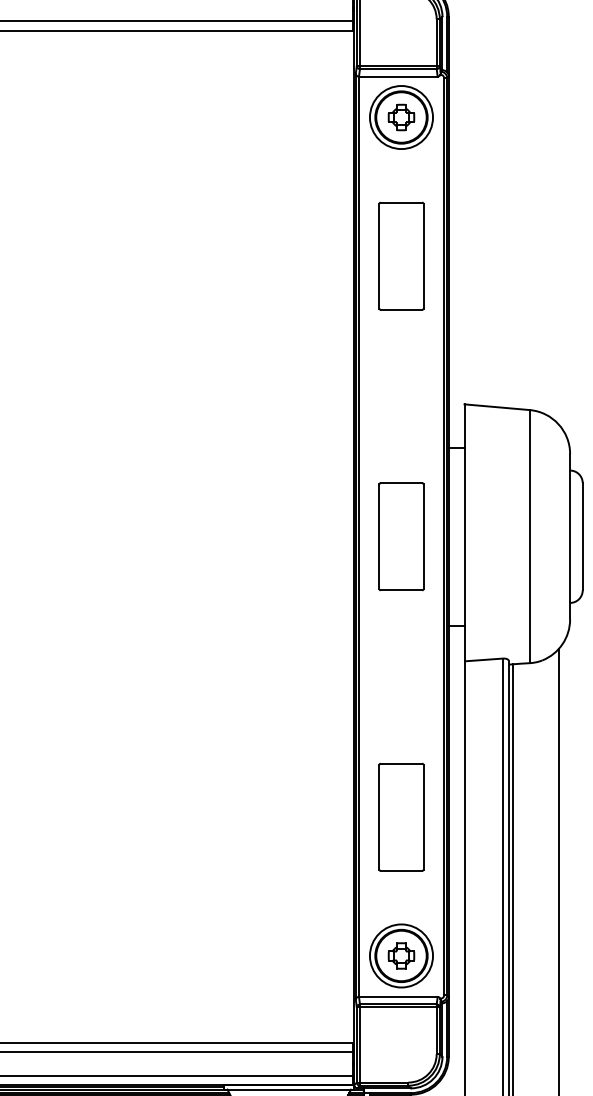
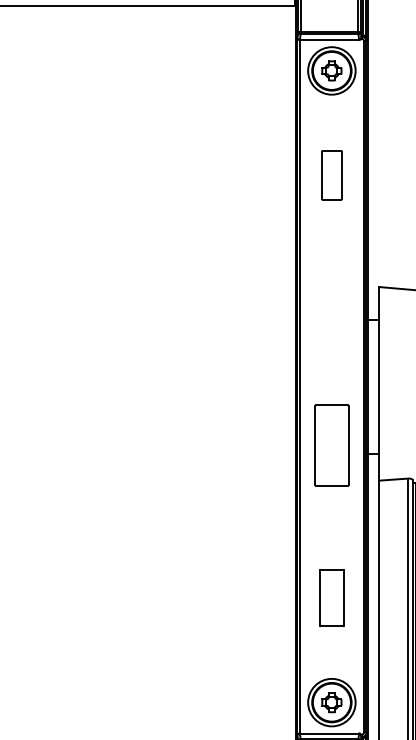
part: (401, 255) -> (331, 174), size x0.6
part: (401, 536) -> (331, 445), moved
part: (401, 816) -> (331, 597), size x0.7

